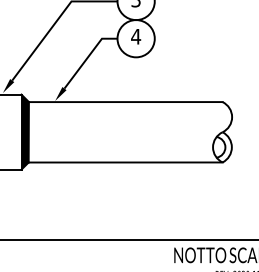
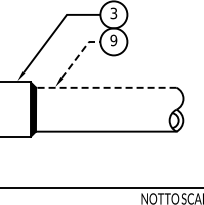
text: (135, 36) -> (113, 40), 4 -> 9
line: (88, 56) -> (79, 54), solid -> dashed
line: (124, 101) -> (105, 87), solid -> dashed

